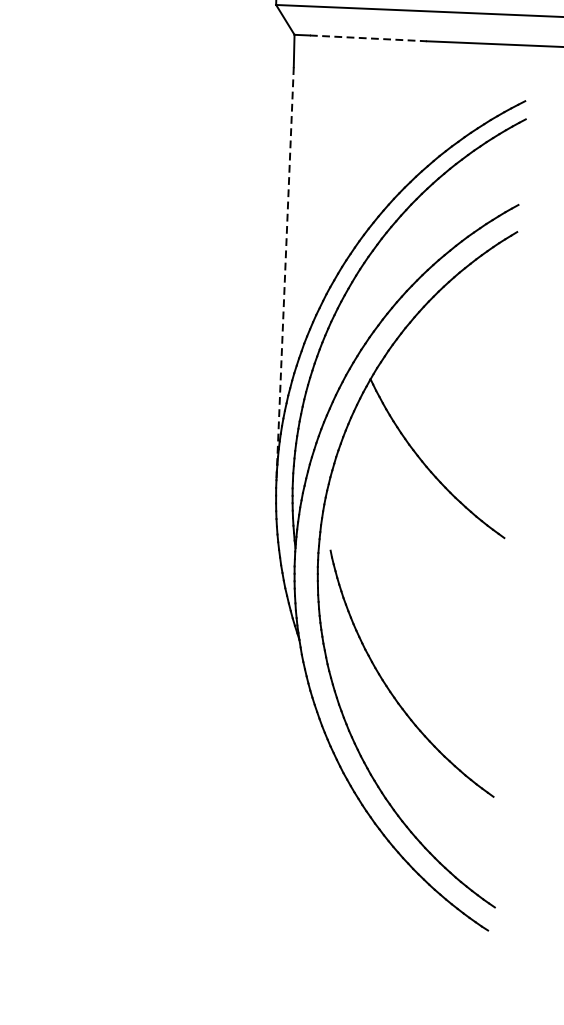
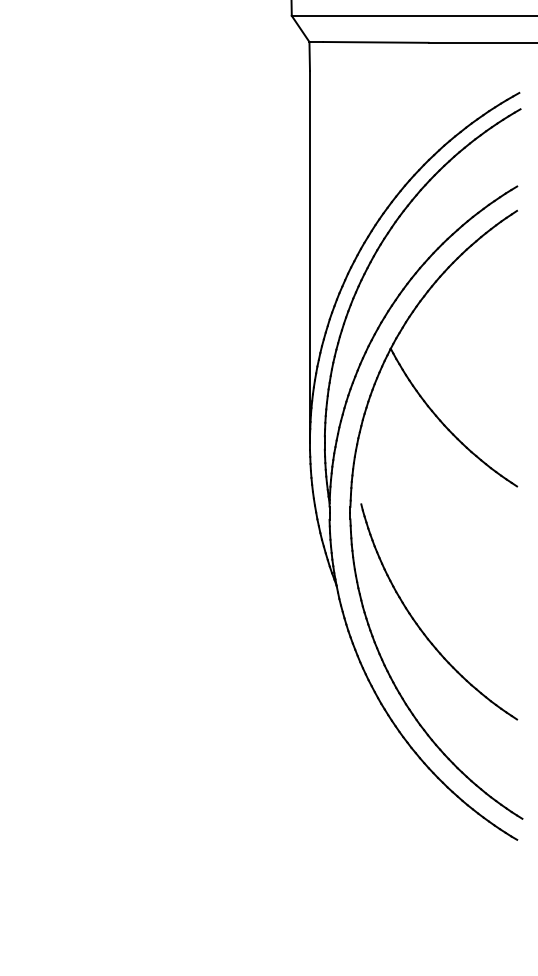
line: (367, 38) -> (375, 42), dashed -> solid
line: (284, 274) -> (309, 257), dashed -> solid

